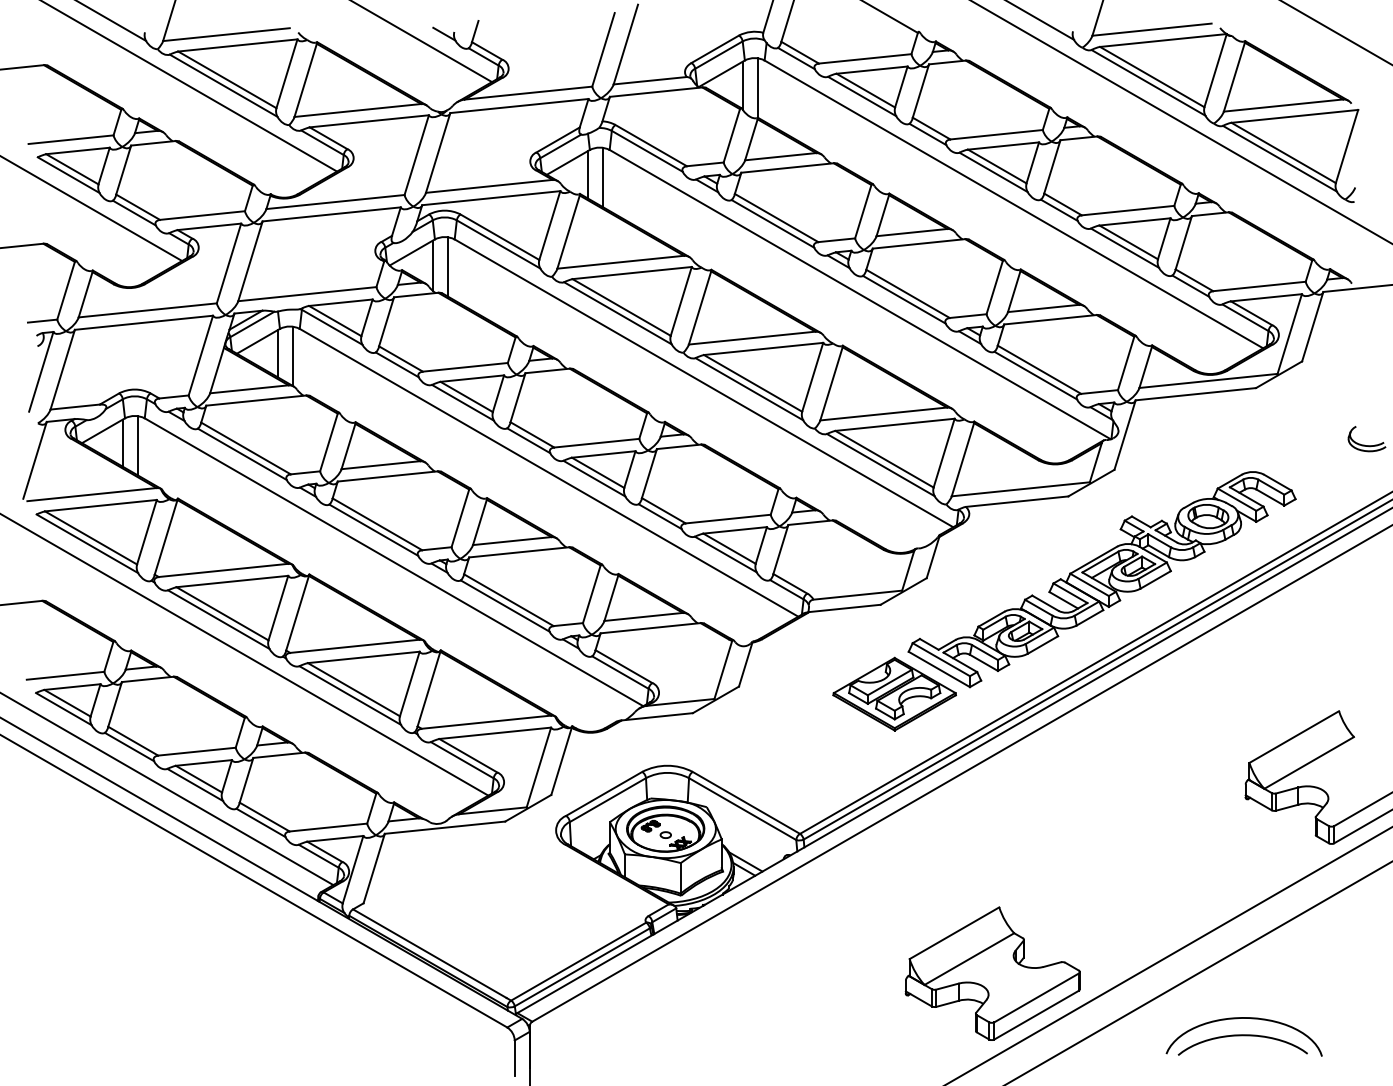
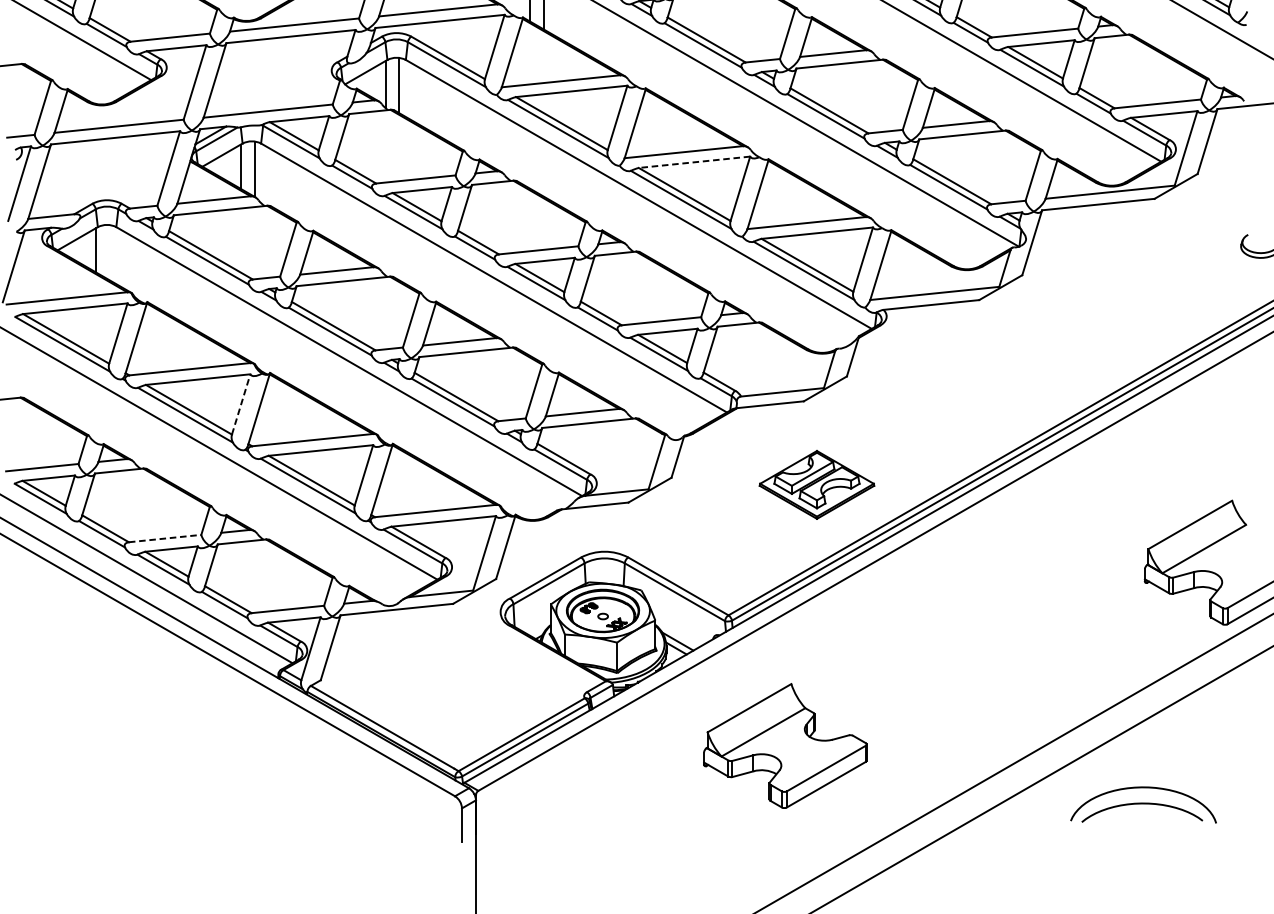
line: (763, 348) -> (694, 161), solid -> dashed
line: (137, 445) -> (109, 252), removed
part: (1101, 579) -> (1010, 377), removed
line: (278, 608) -> (241, 404), solid -> dashed
line: (196, 751) -> (164, 538), solid -> dashed
part: (992, 973) -> (785, 745), moved

